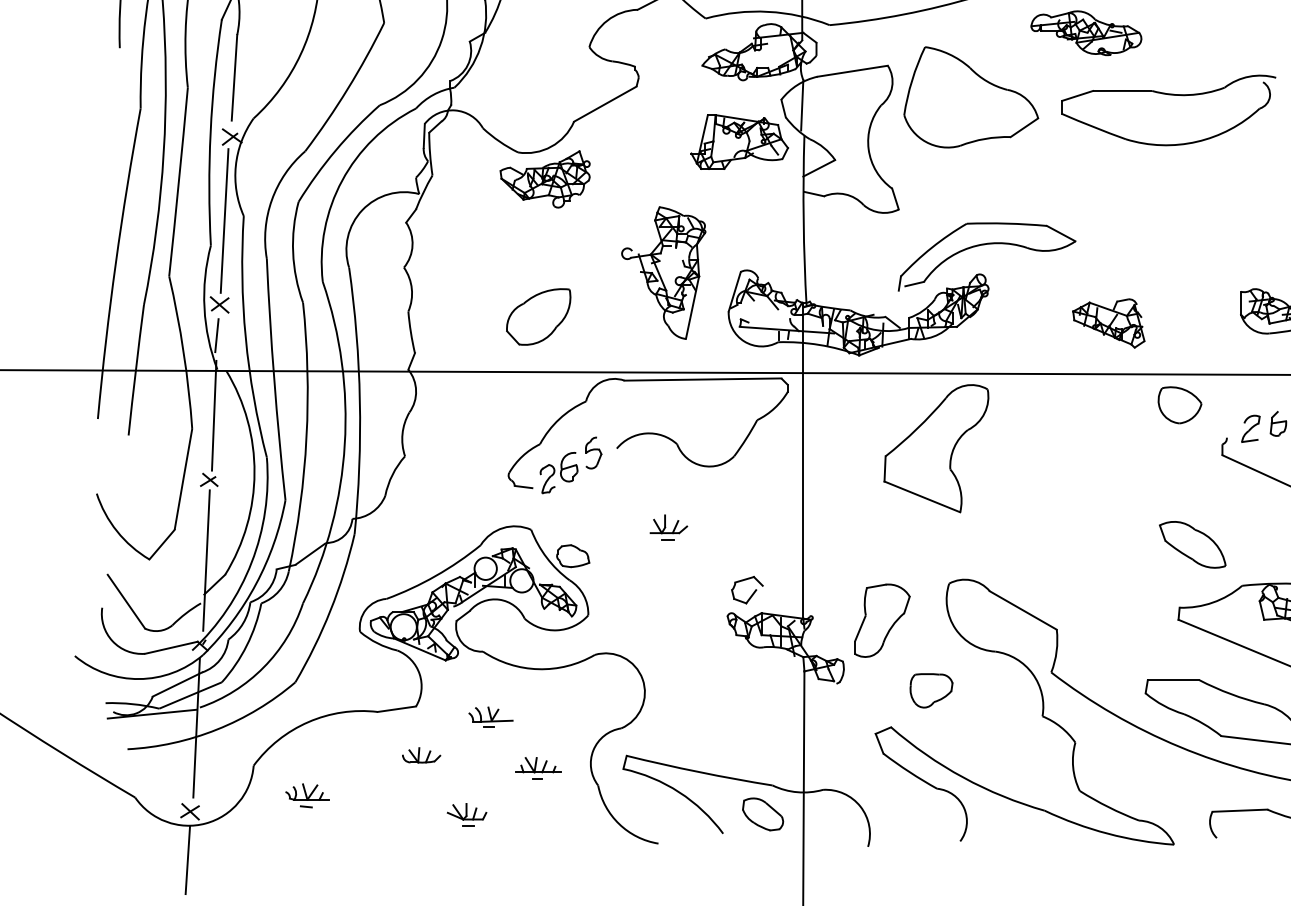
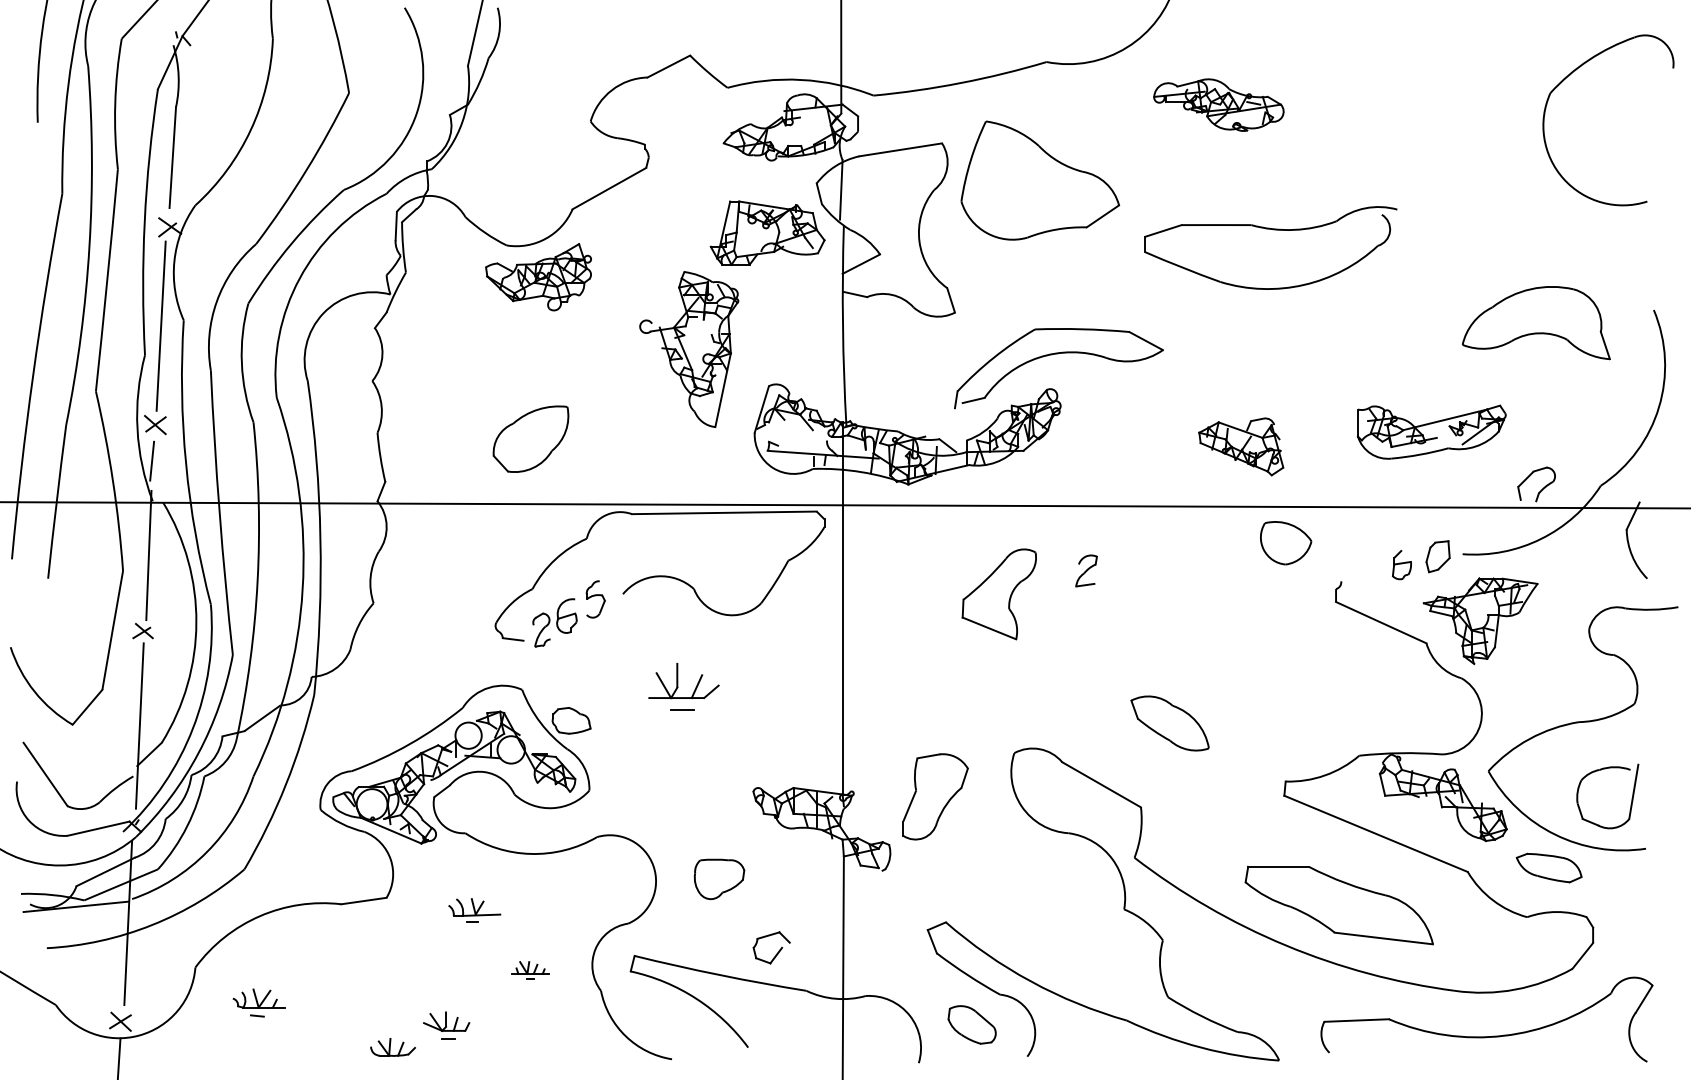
part: (1086, 32) -> (1218, 104), moved
part: (1171, 95) -> (1273, 230), moved
part: (663, 273) -> (689, 349), moved
part: (1109, 323) -> (1241, 446), moved
part: (1250, 428) -> (1086, 570), moved
part: (936, 448) -> (999, 594), size x0.6
part: (668, 527) -> (683, 686), size x1.6
part: (1192, 544) -> (1169, 723), moved
part: (753, 592) -> (778, 950), moved
part: (931, 690) -> (719, 878), moved
part: (421, 755) -> (392, 1047), moved
part: (538, 768) -> (530, 970), size x0.7
part: (762, 814) -> (971, 1024), moved

